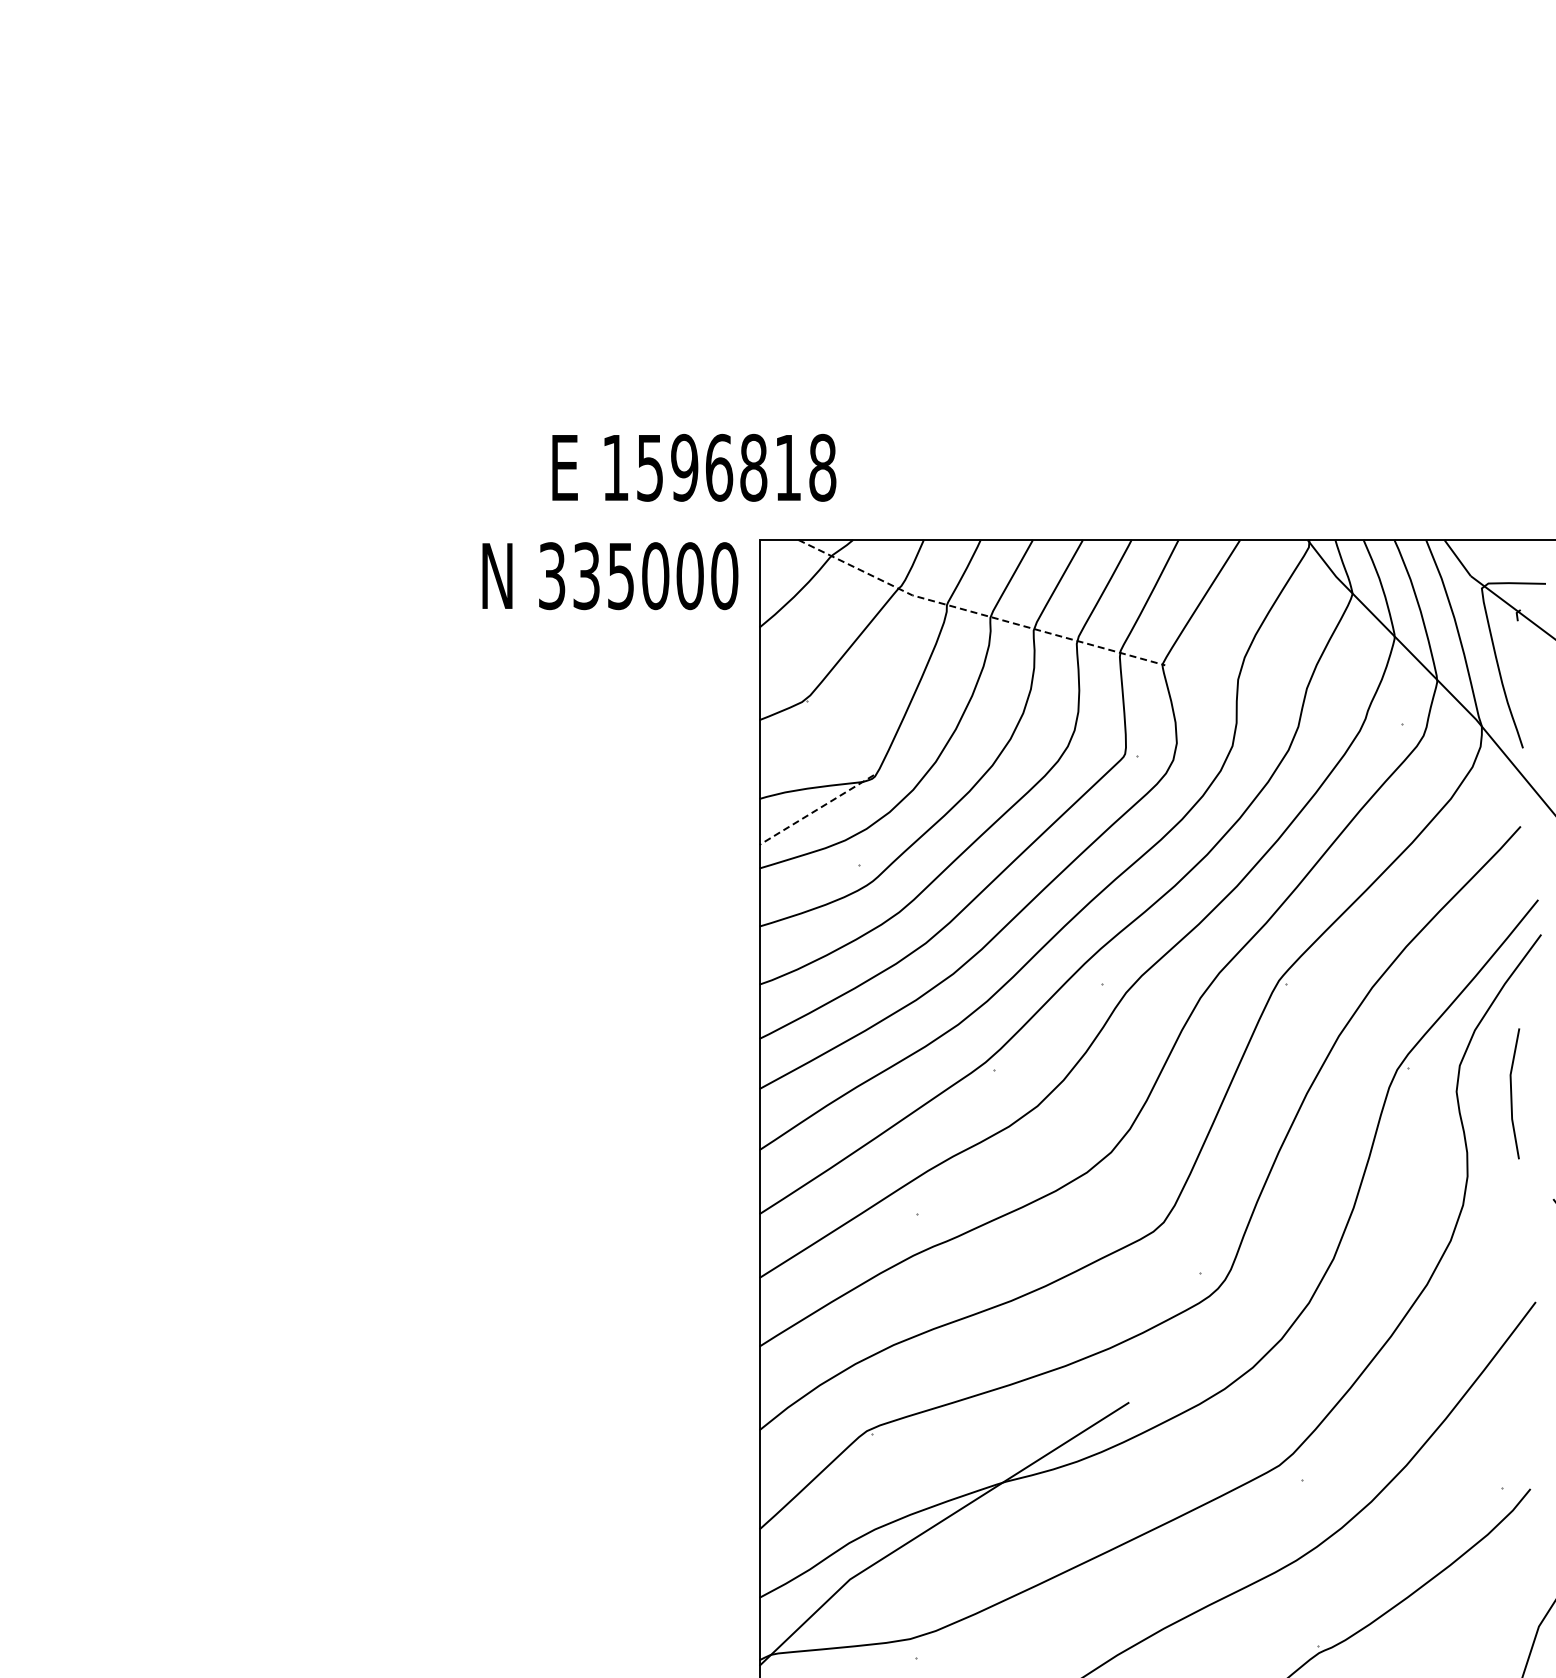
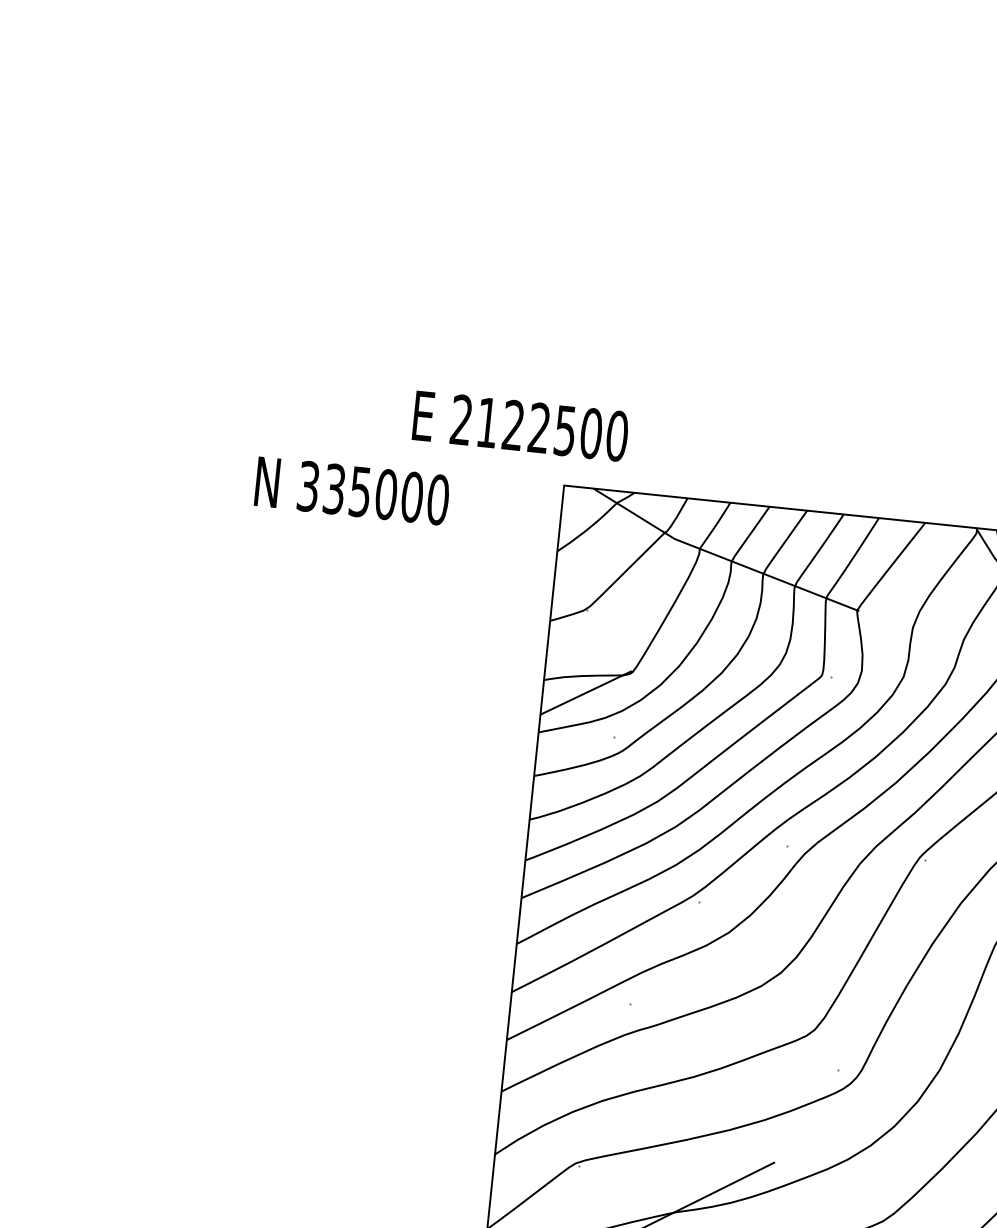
text: (719, 467) -> (539, 427), 1596818 -> 2122500
text: (610, 576) -> (352, 491), moved
line: (977, 613) -> (722, 557), dashed -> solid
line: (816, 810) -> (585, 693), dashed -> solid

